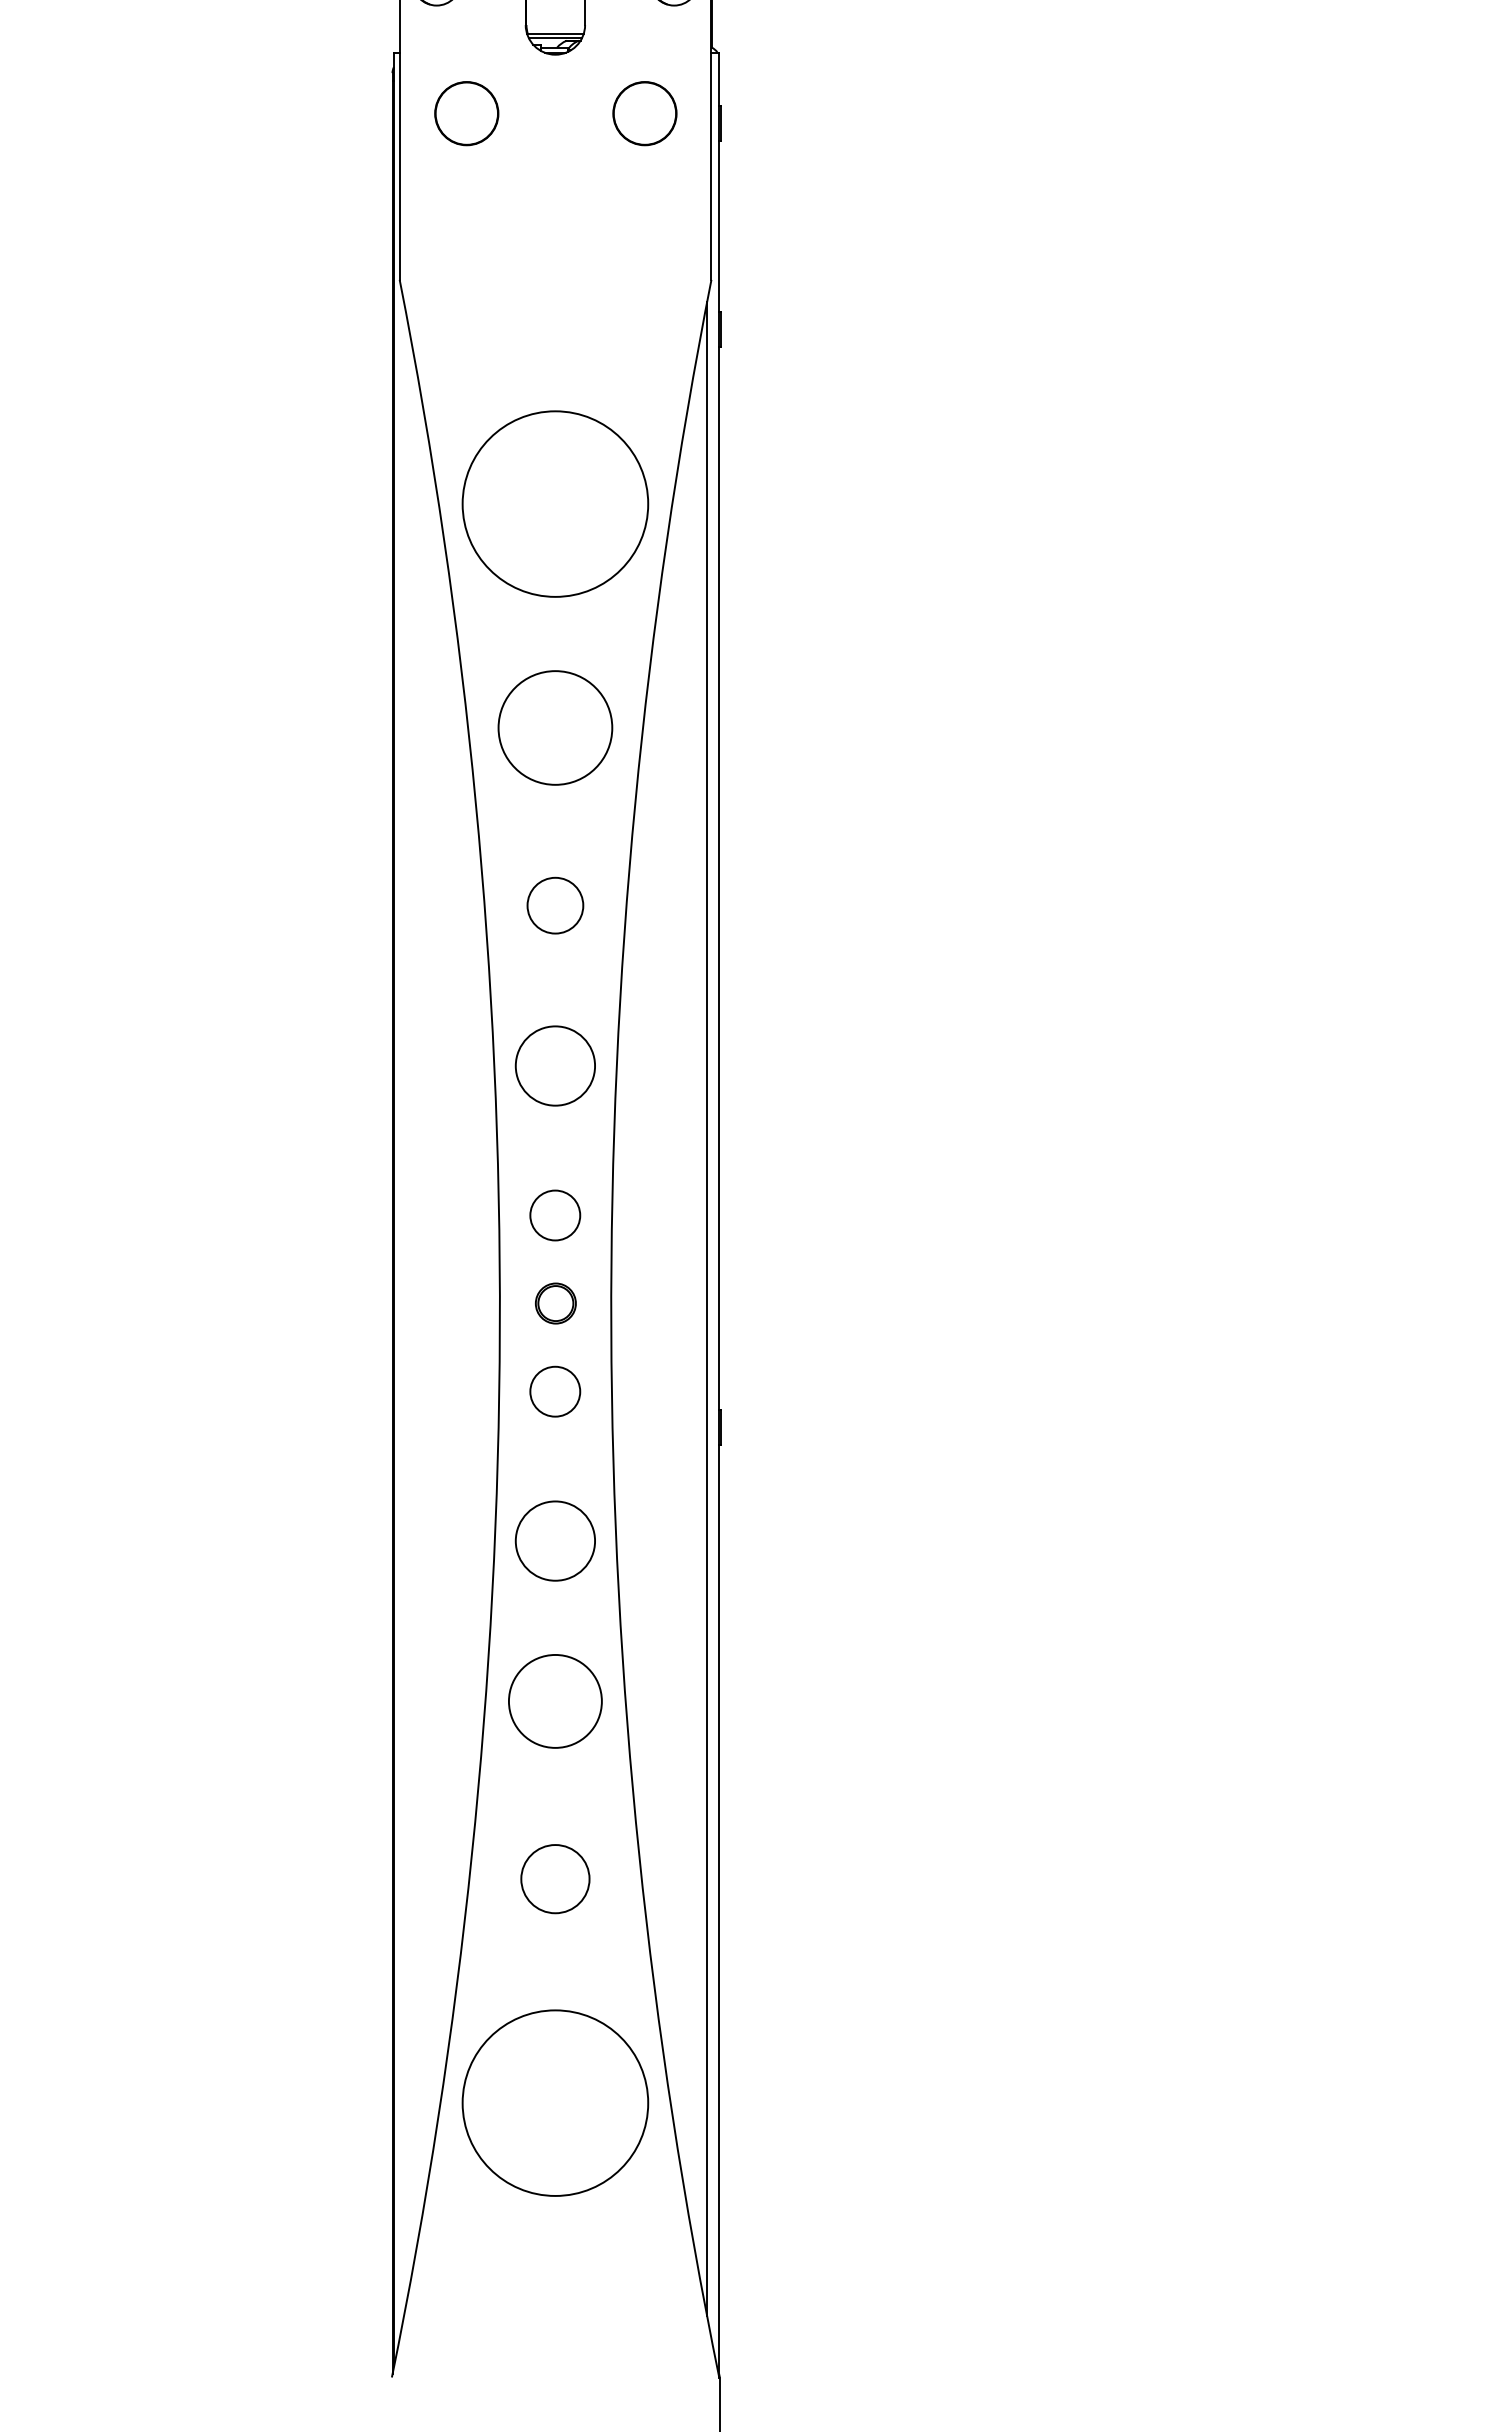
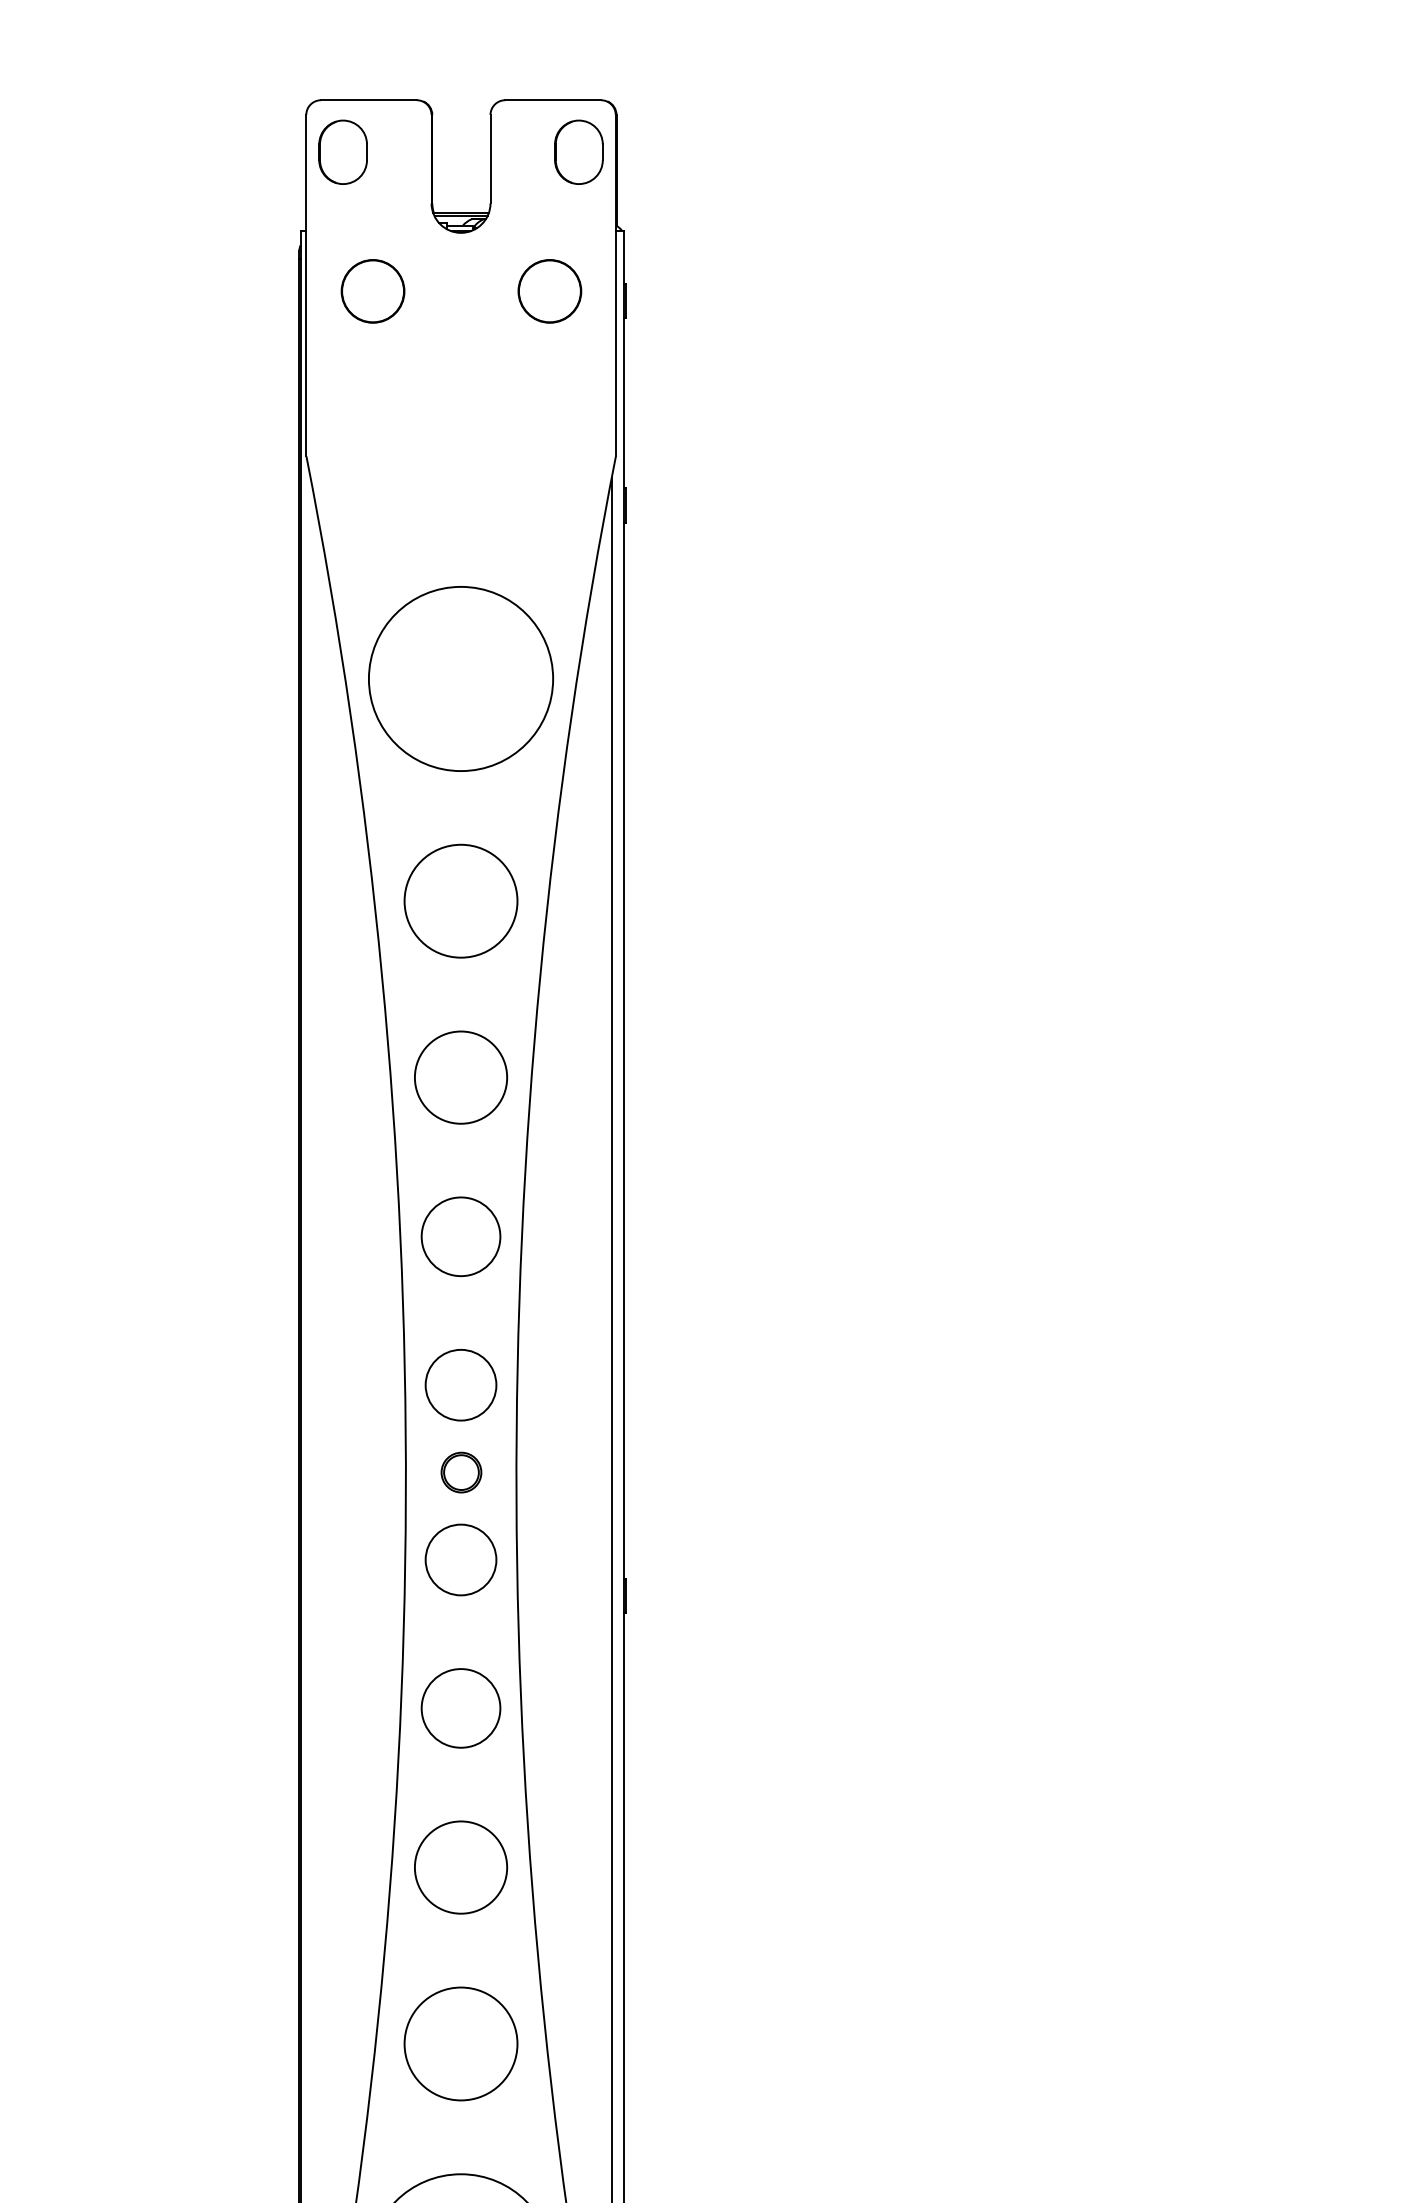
circle: (554, 905) -> (460, 1077), size x1.67
circle: (554, 1215) -> (460, 1385), size x1.43
circle: (554, 1391) -> (460, 1559), size x1.43
circle: (555, 1879) -> (461, 2044), size x1.67

